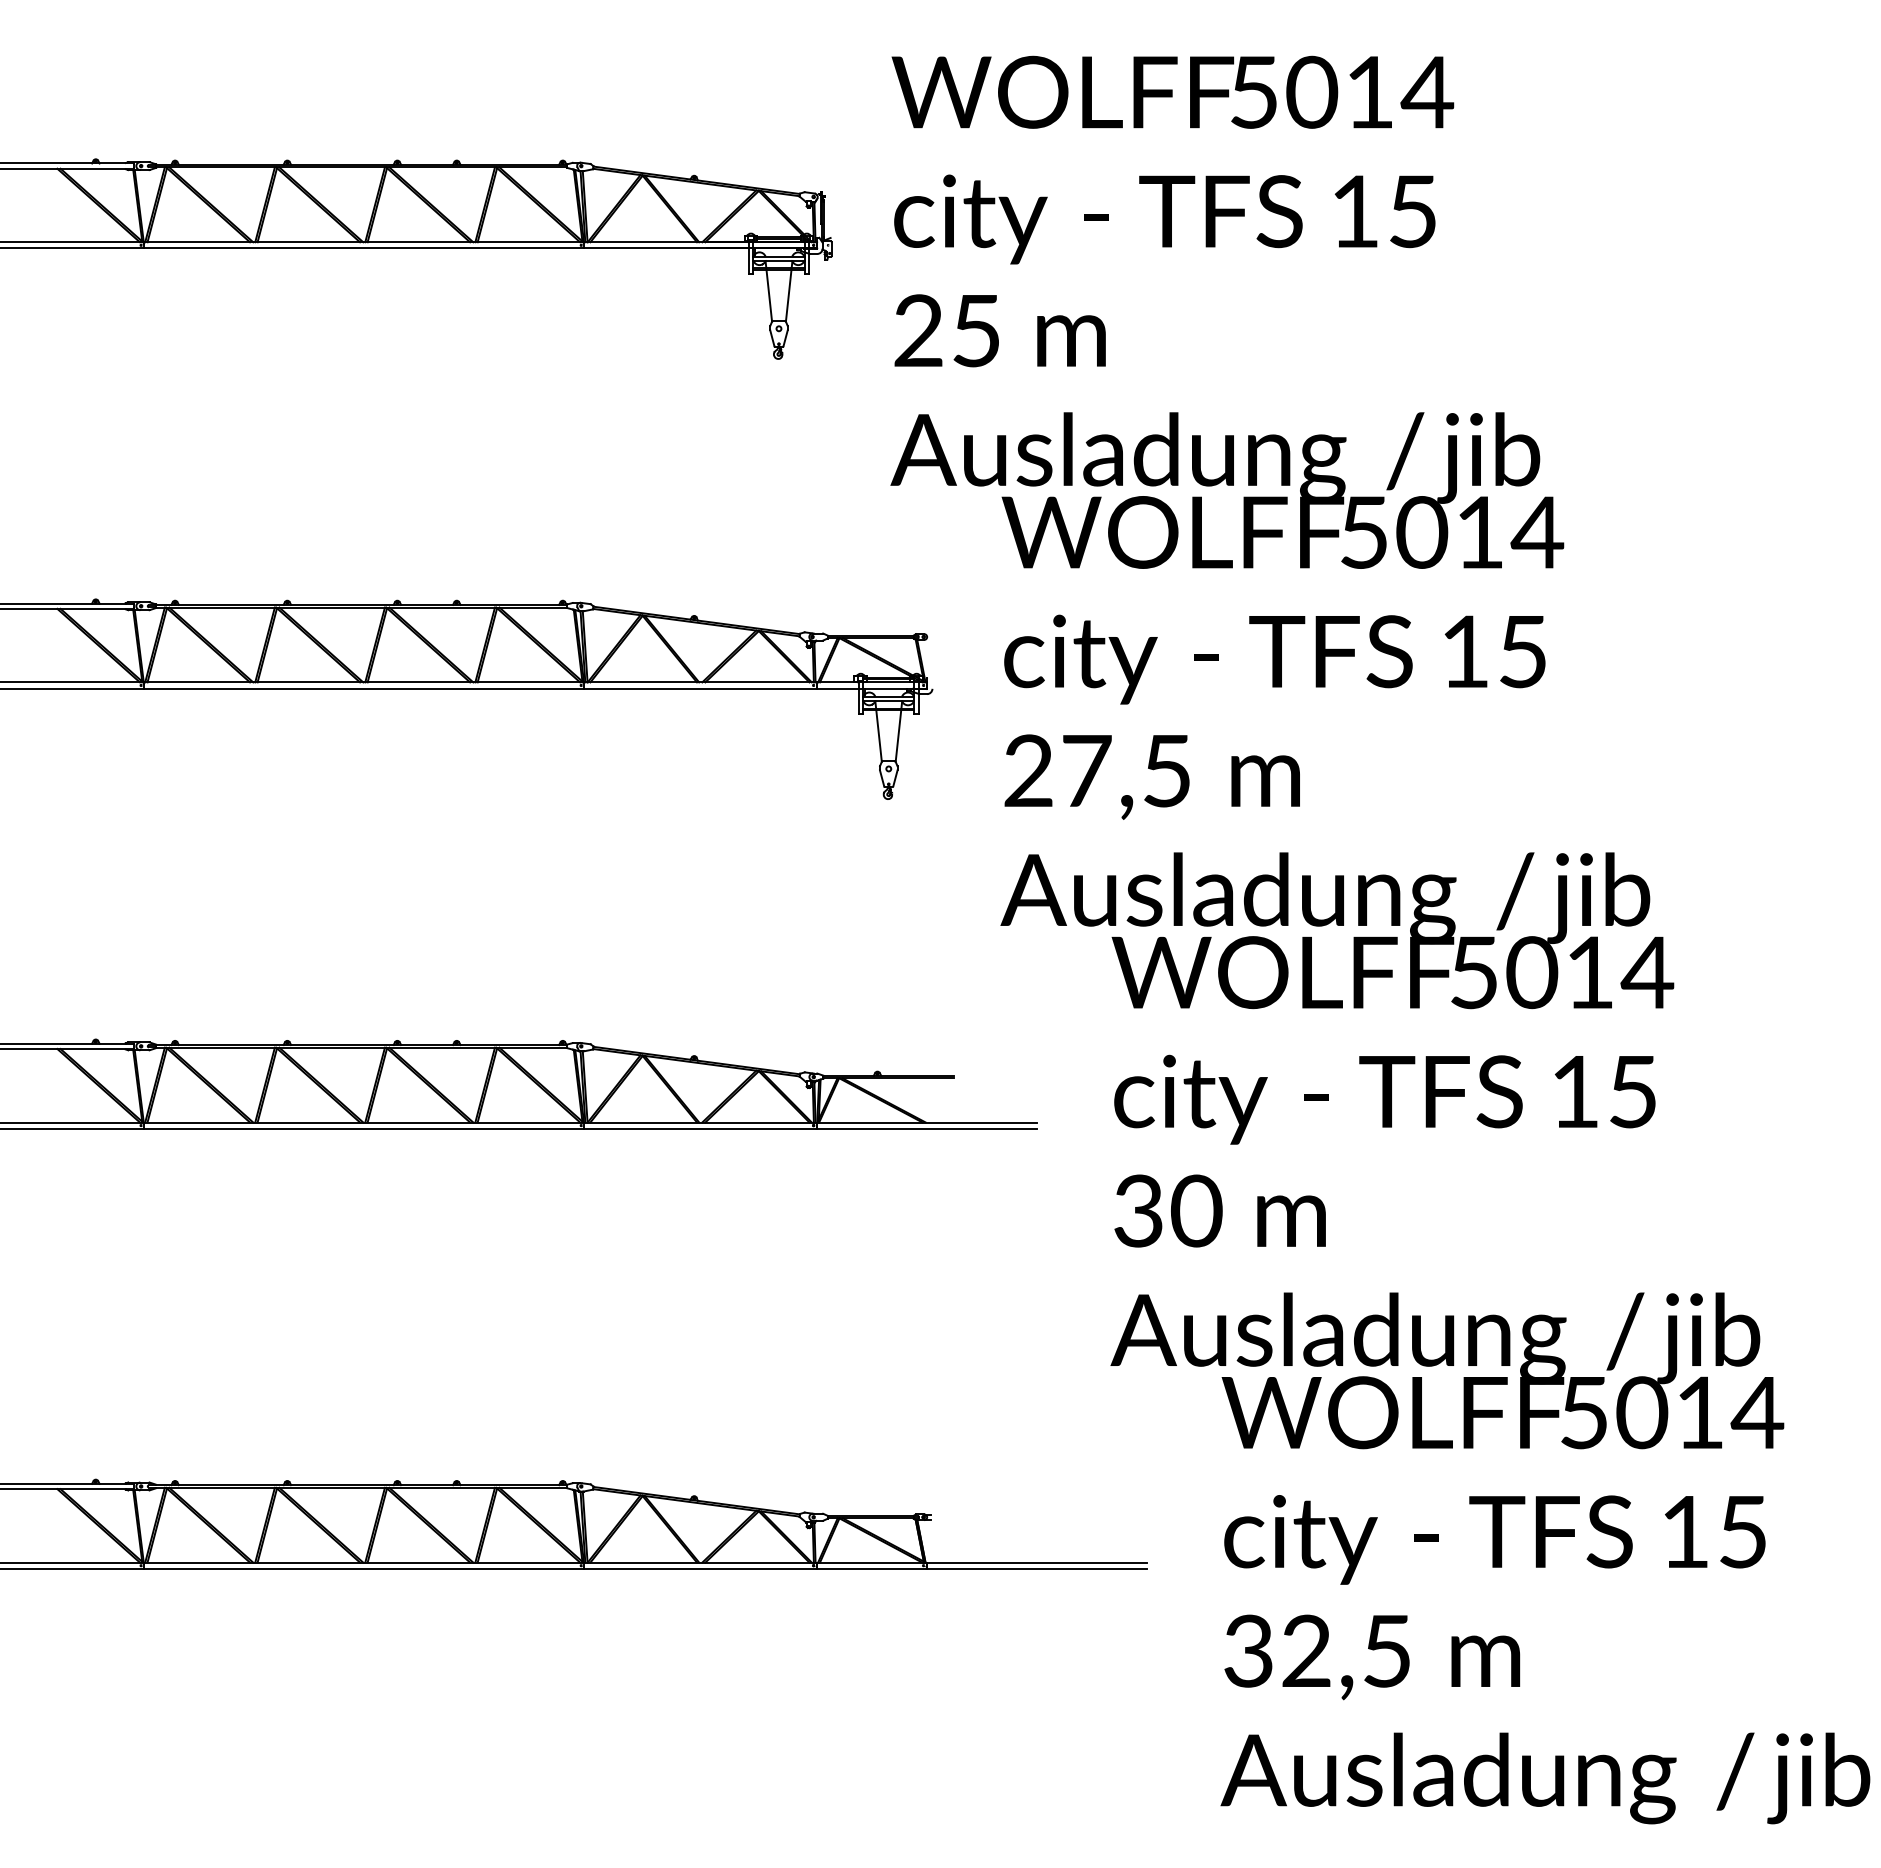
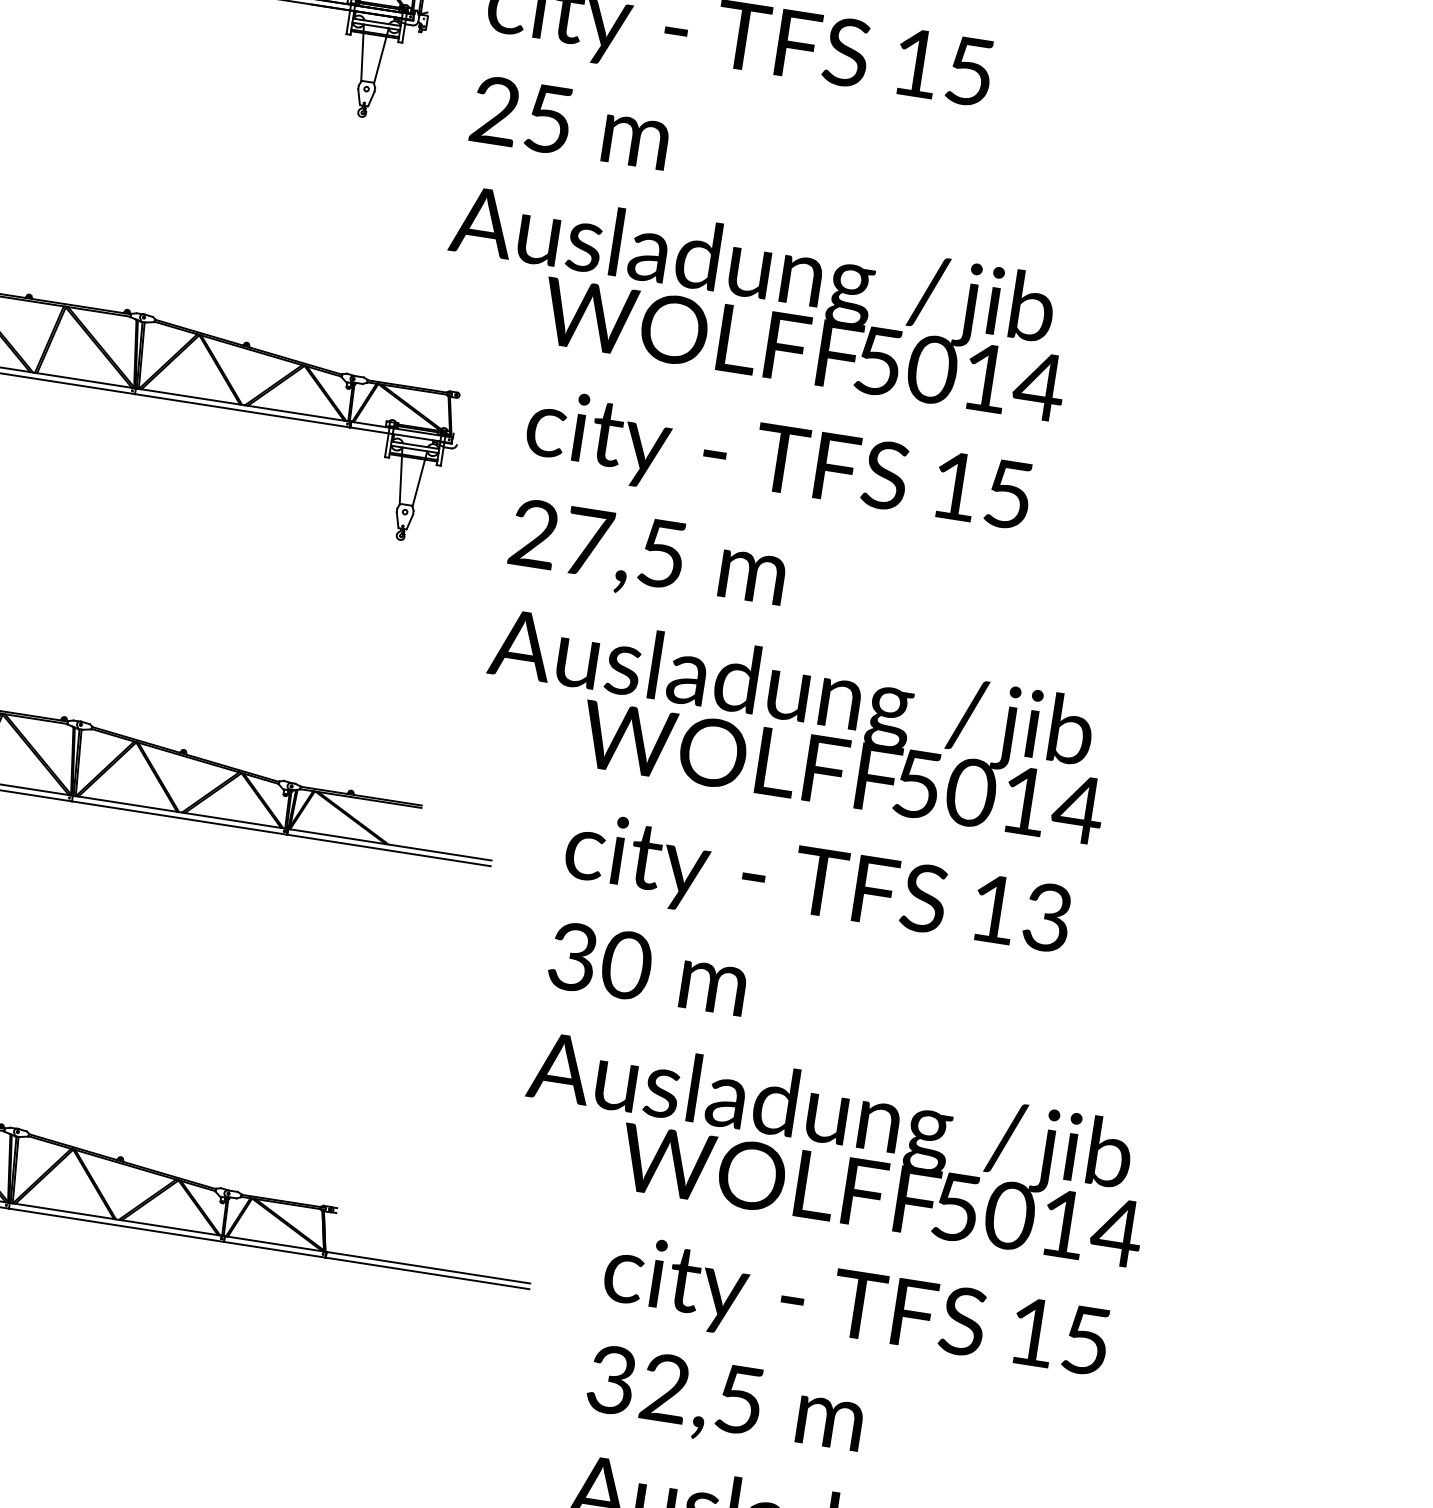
text: (1632, 1091) -> (1047, 917), 15 -> 13

